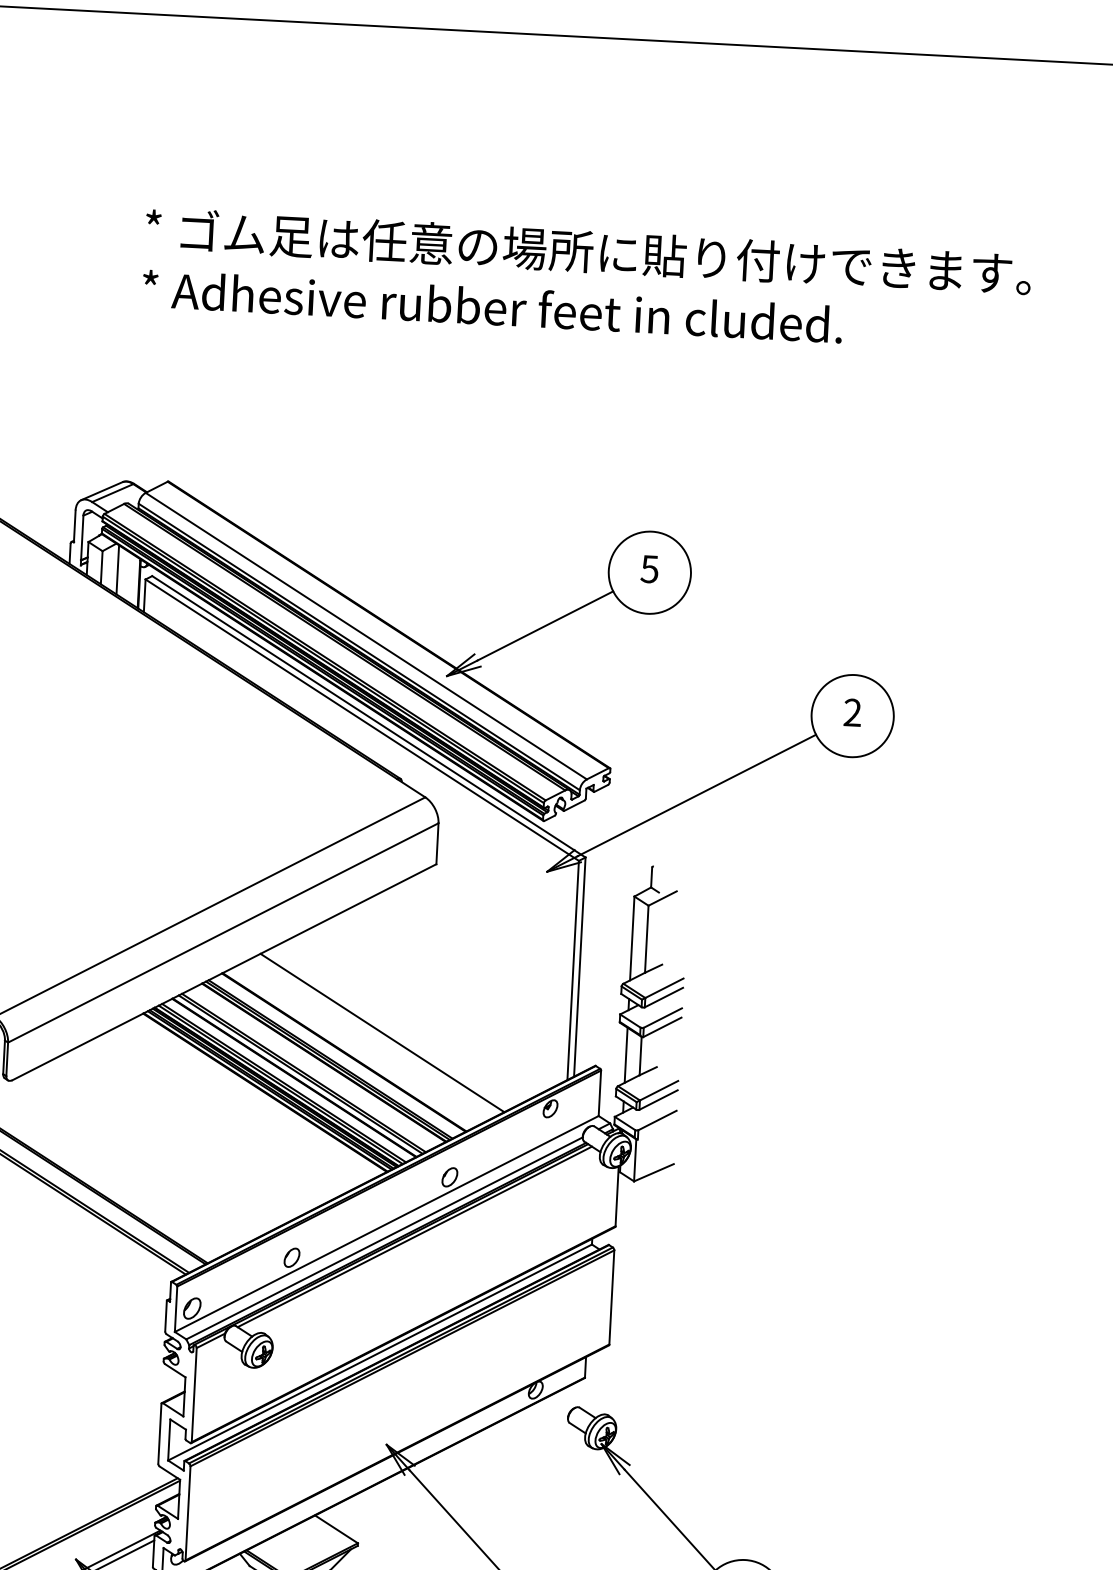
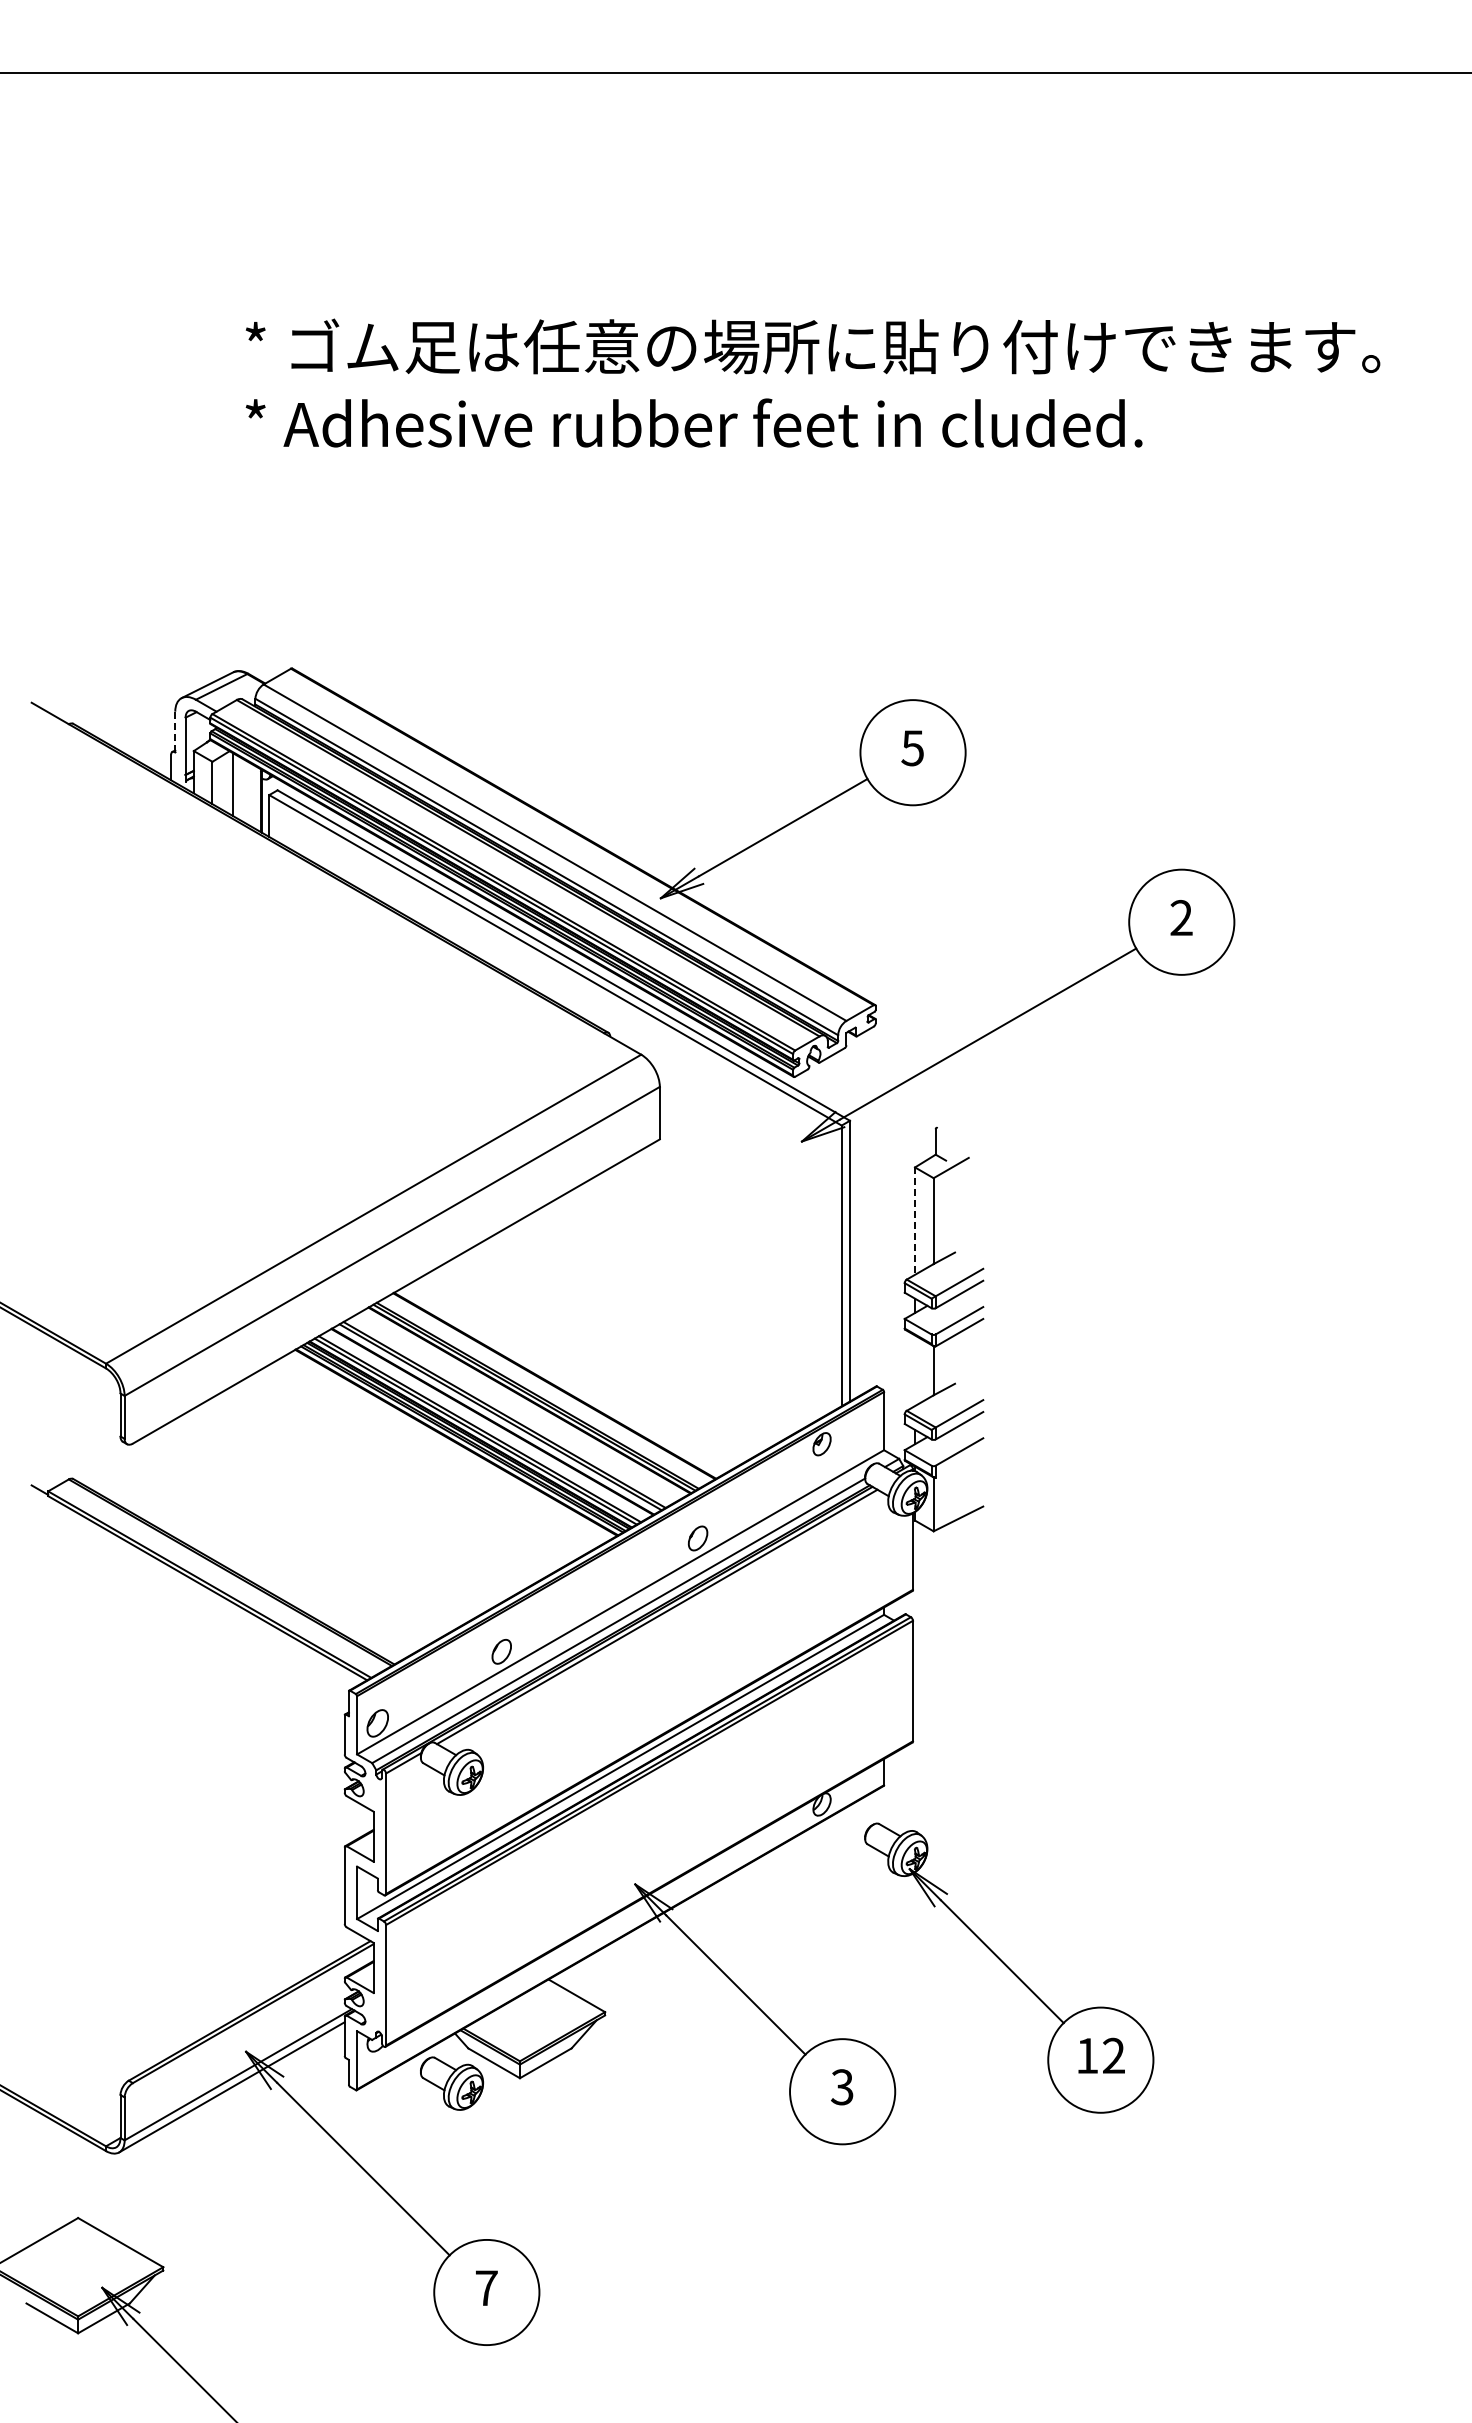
line: (74, 526) -> (175, 732), solid -> dashed
line: (632, 938) -> (915, 1221), solid -> dashed
line: (382, 1032) -> (602, 1358), removed
line: (626, 1055) -> (915, 1370), removed

